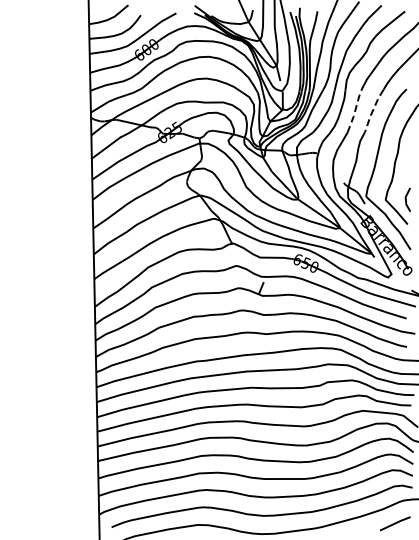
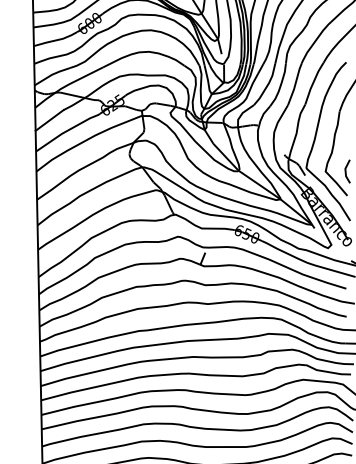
line: (355, 110) -> (295, 83), dashed -> solid
line: (373, 110) -> (313, 83), dashed -> solid

